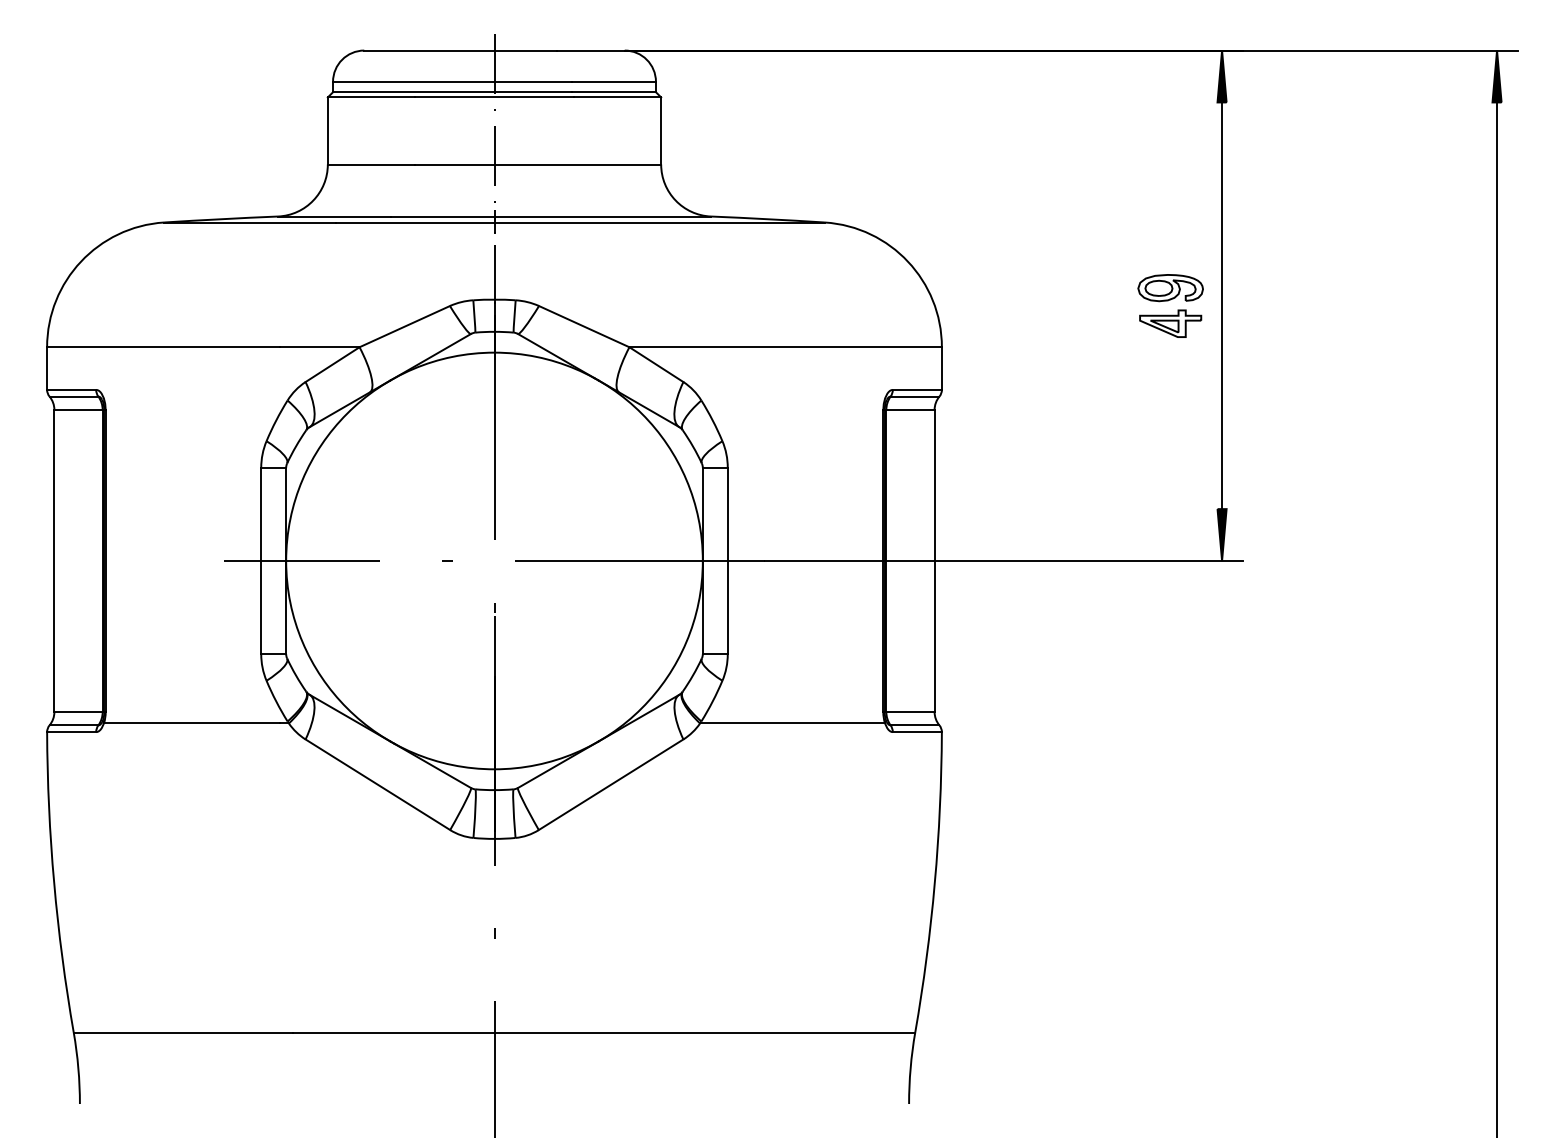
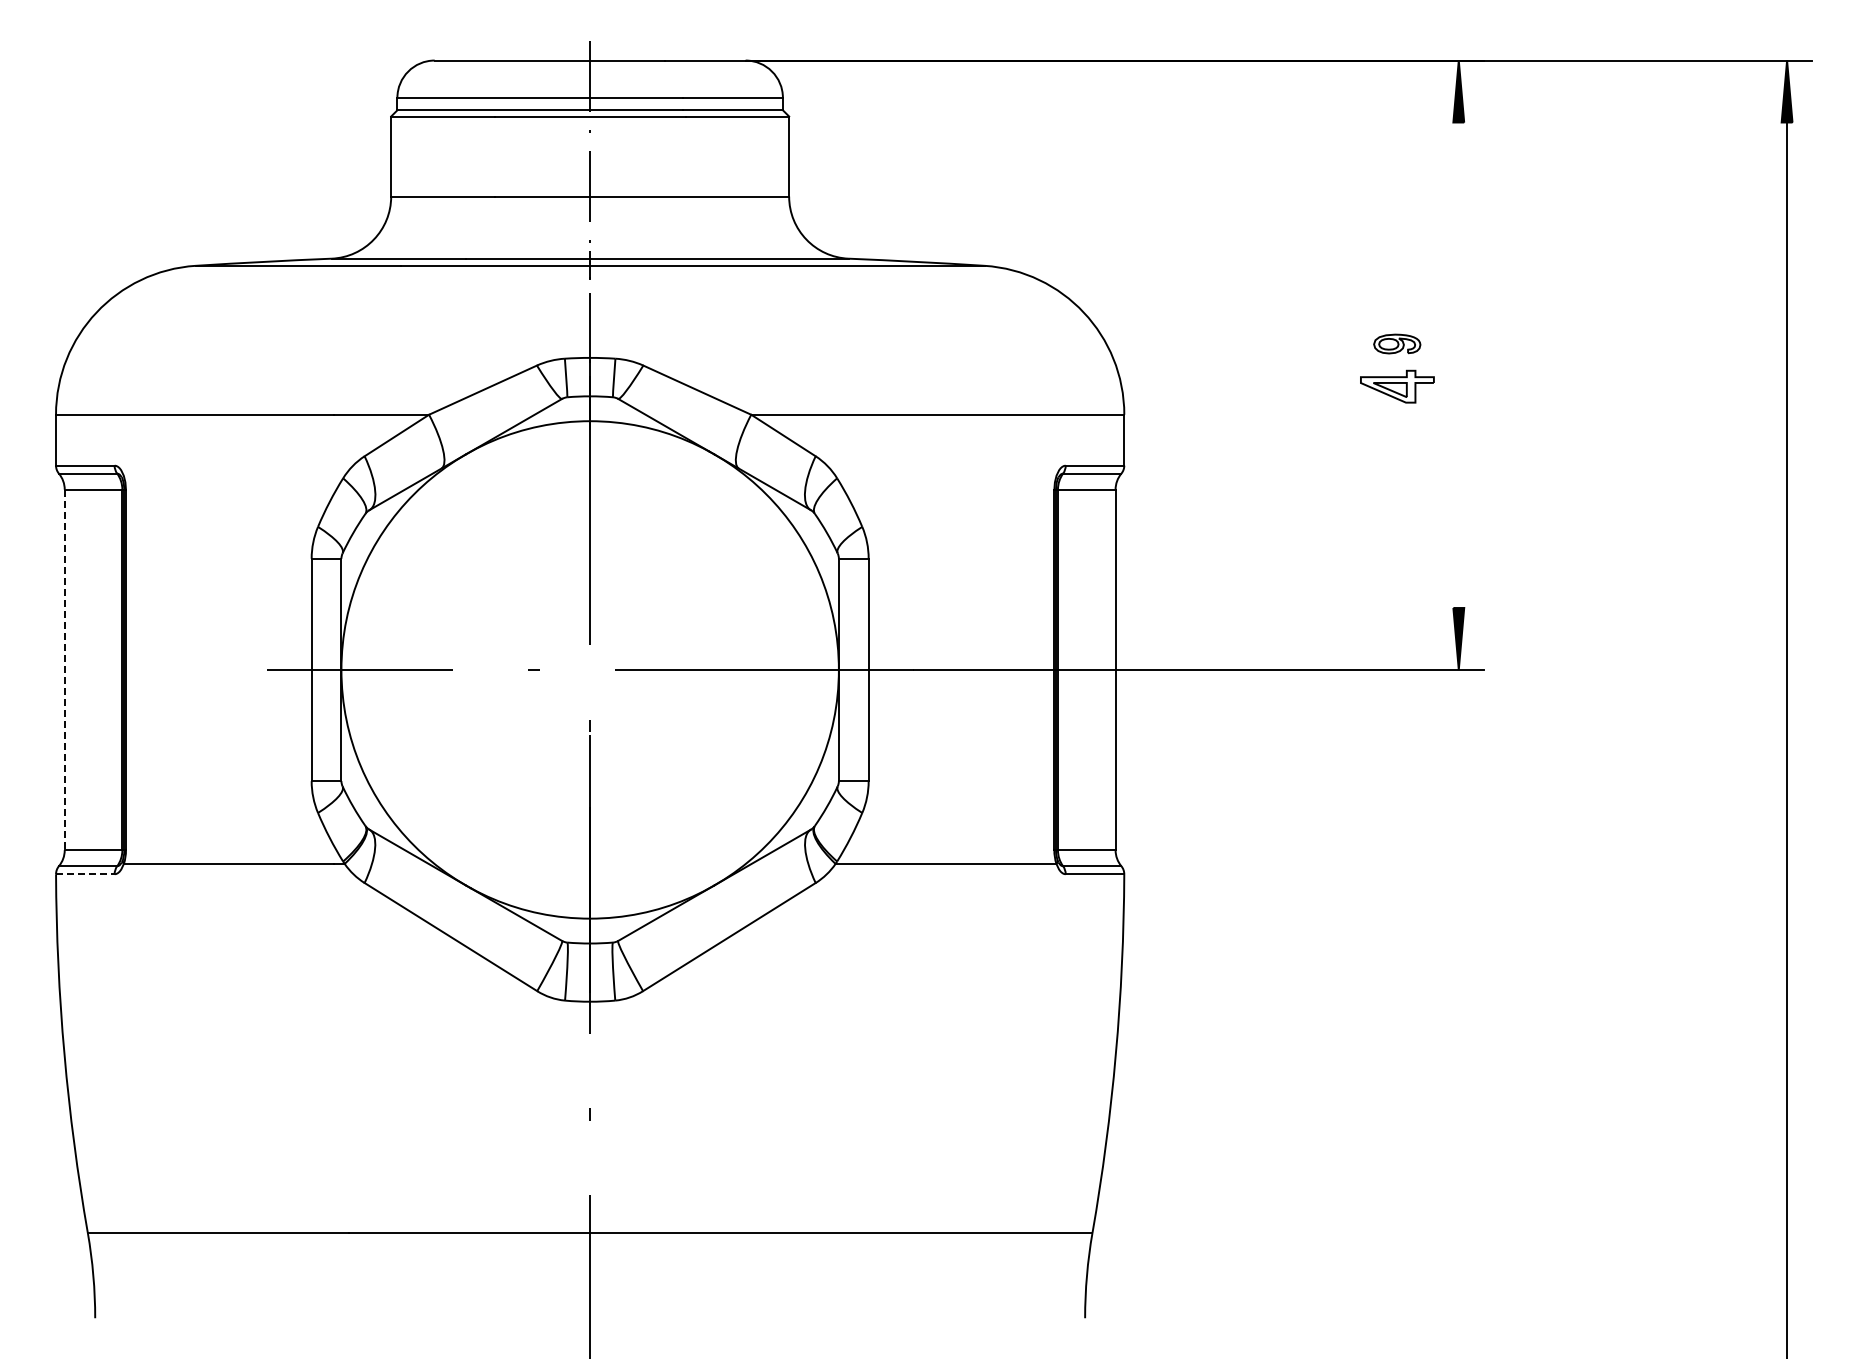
part: (1169, 287) -> (1396, 343), size x0.6
line: (1221, 305) -> (1458, 365), removed
line: (54, 561) -> (64, 670), solid -> dashed
line: (71, 732) -> (85, 874), solid -> dashed

